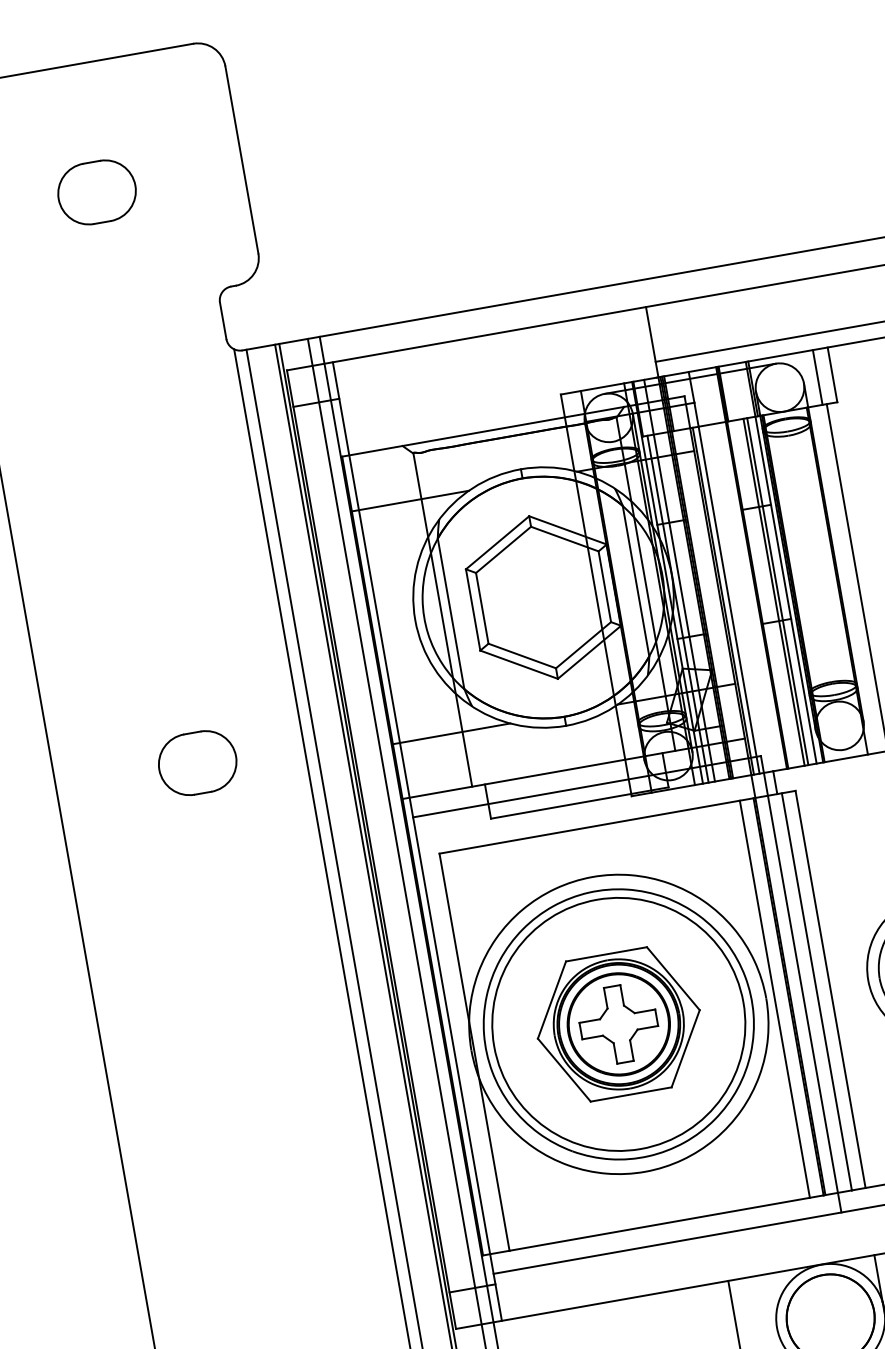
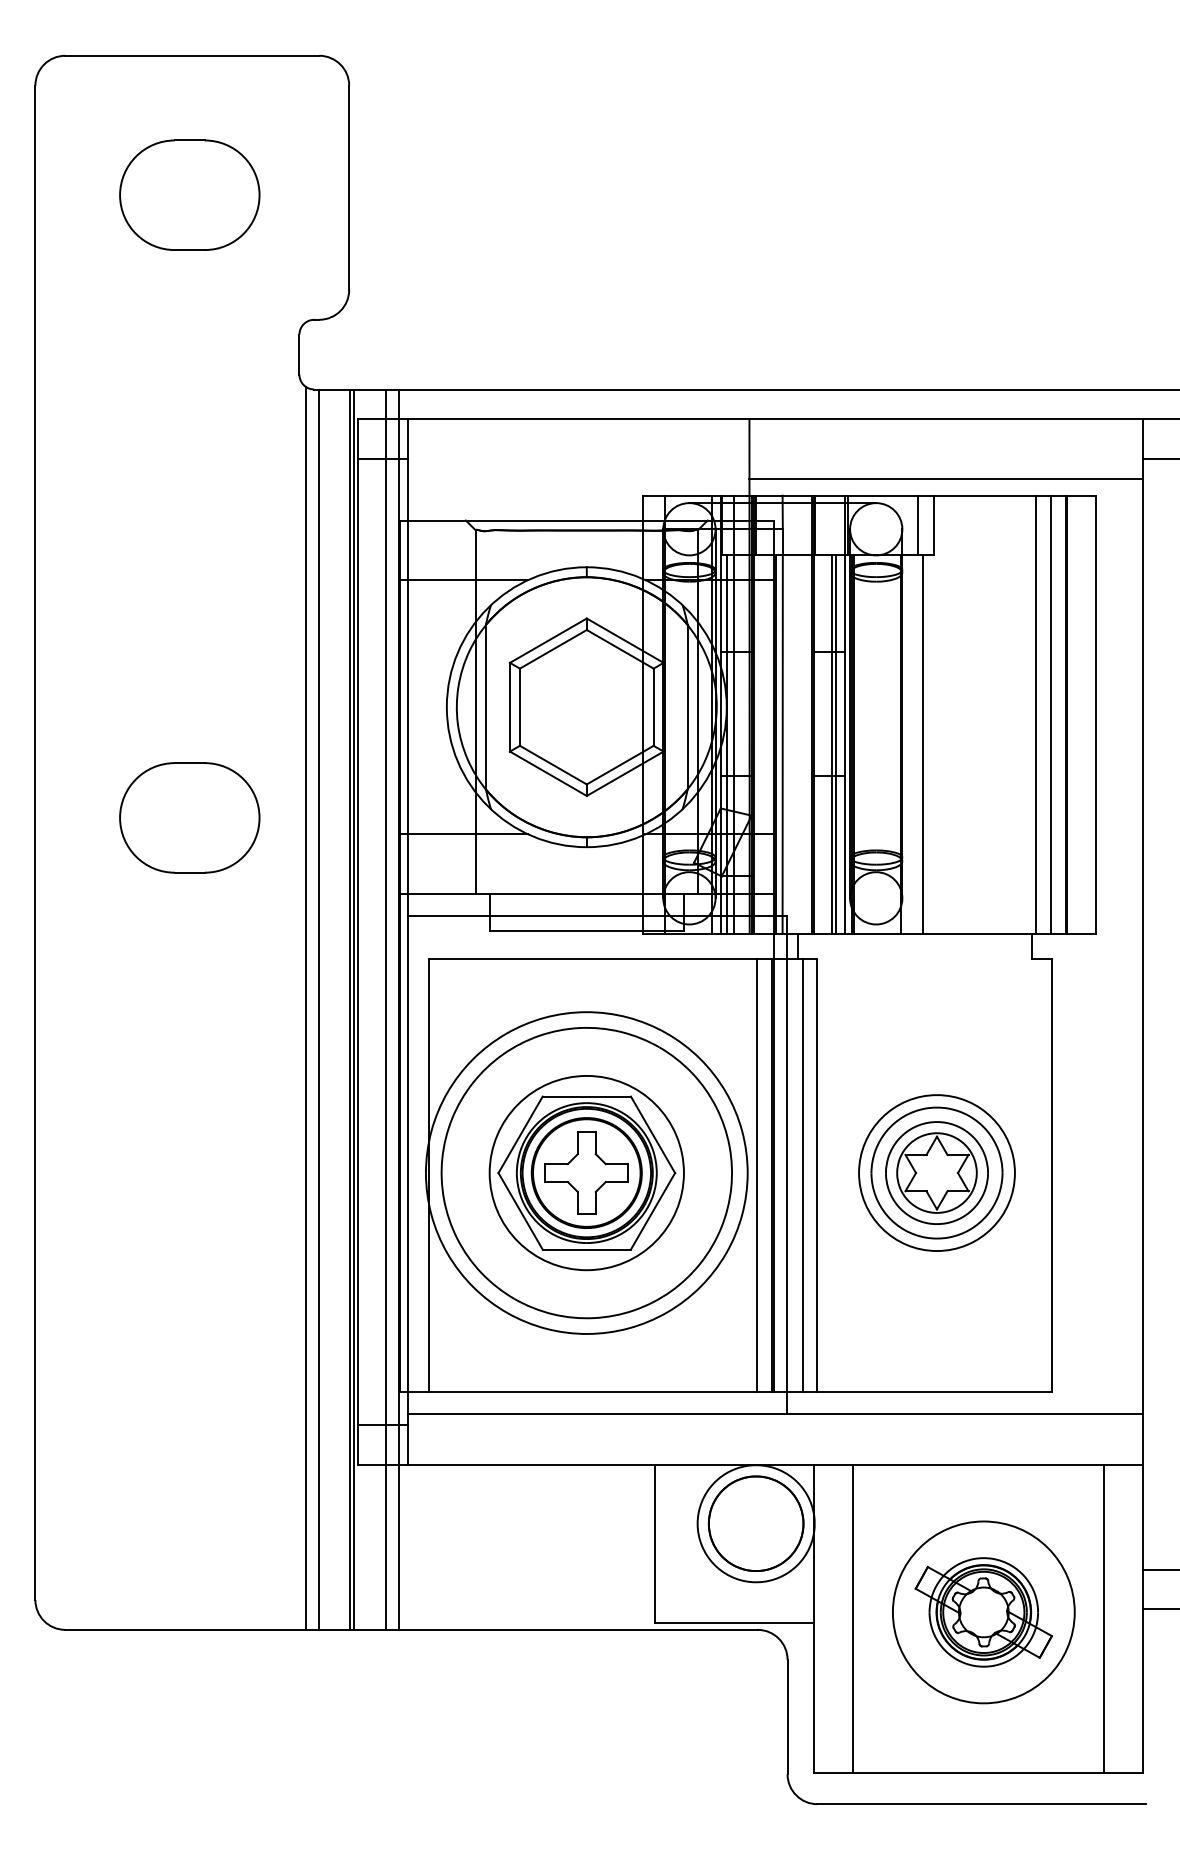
part: (96, 191) -> (189, 194), size x1.67
part: (197, 762) -> (189, 817), size x1.67
circle: (618, 1023) -> (586, 1172), size x0.71

